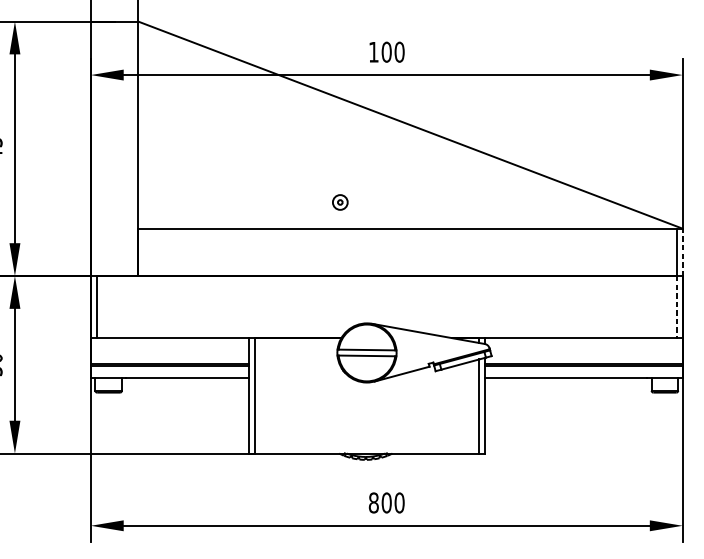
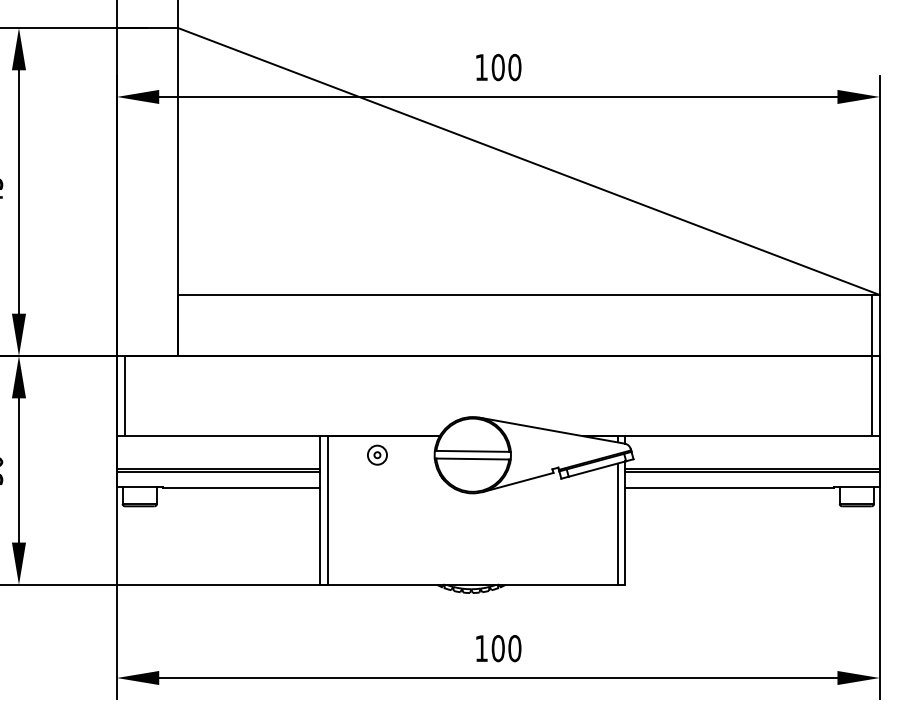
part: (340, 201) -> (377, 454), moved
line: (682, 252) -> (879, 325), dashed -> solid
line: (677, 307) -> (872, 396), dashed -> solid
text: (373, 502) -> (481, 648), 800 -> 100

